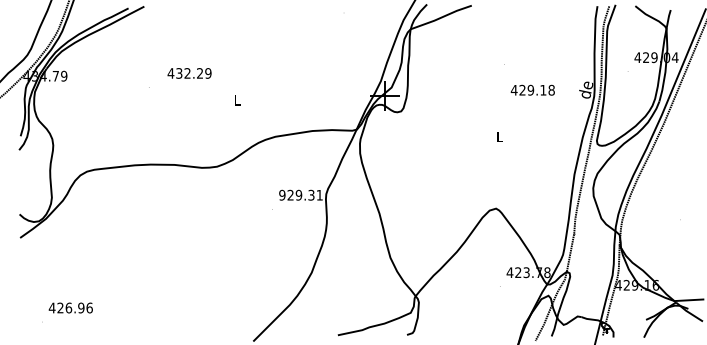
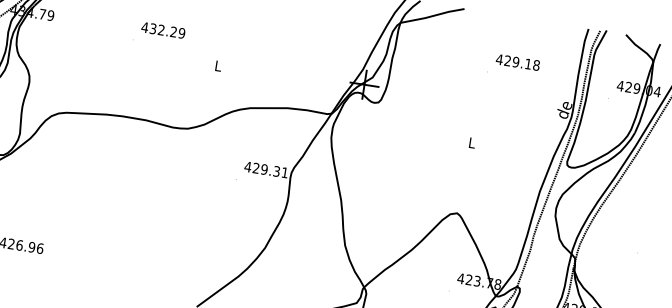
text: (189, 73) -> (163, 30), moved
text: (532, 89) -> (517, 61), moved
text: (281, 194) -> (247, 166), 929.31 -> 429.31

